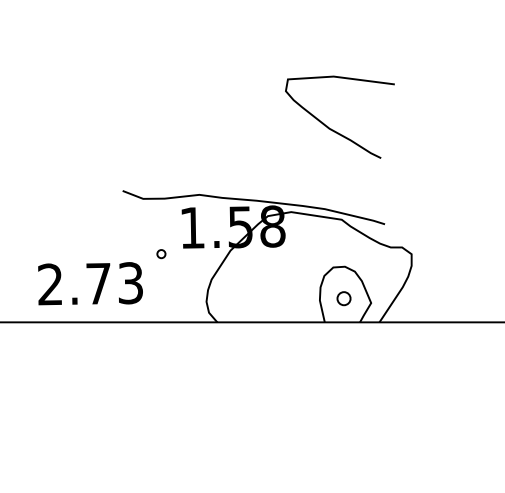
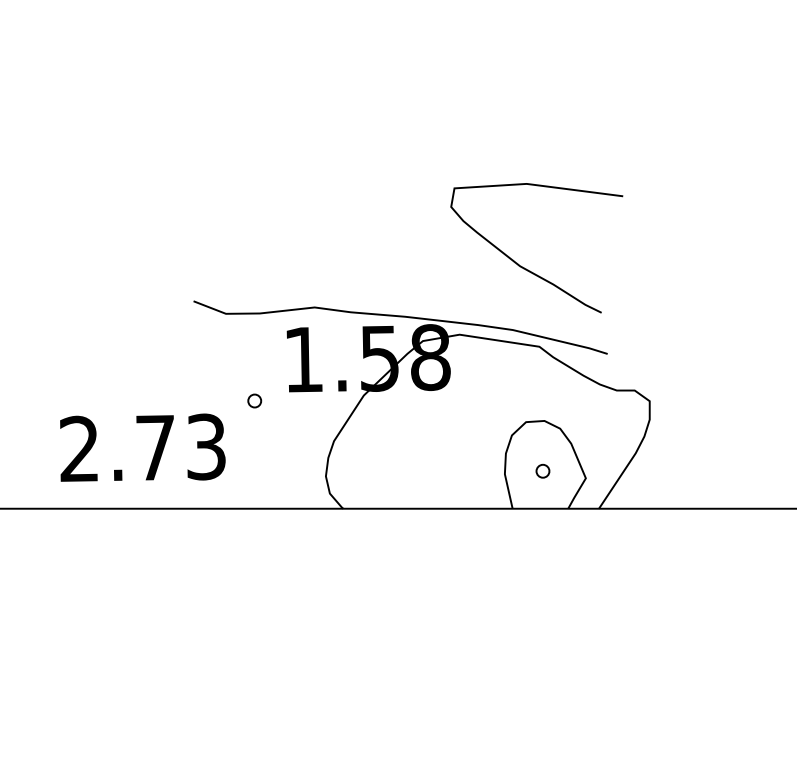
curve: (333, 129) -> (526, 267), moved
part: (343, 298) -> (542, 471), size x0.62

